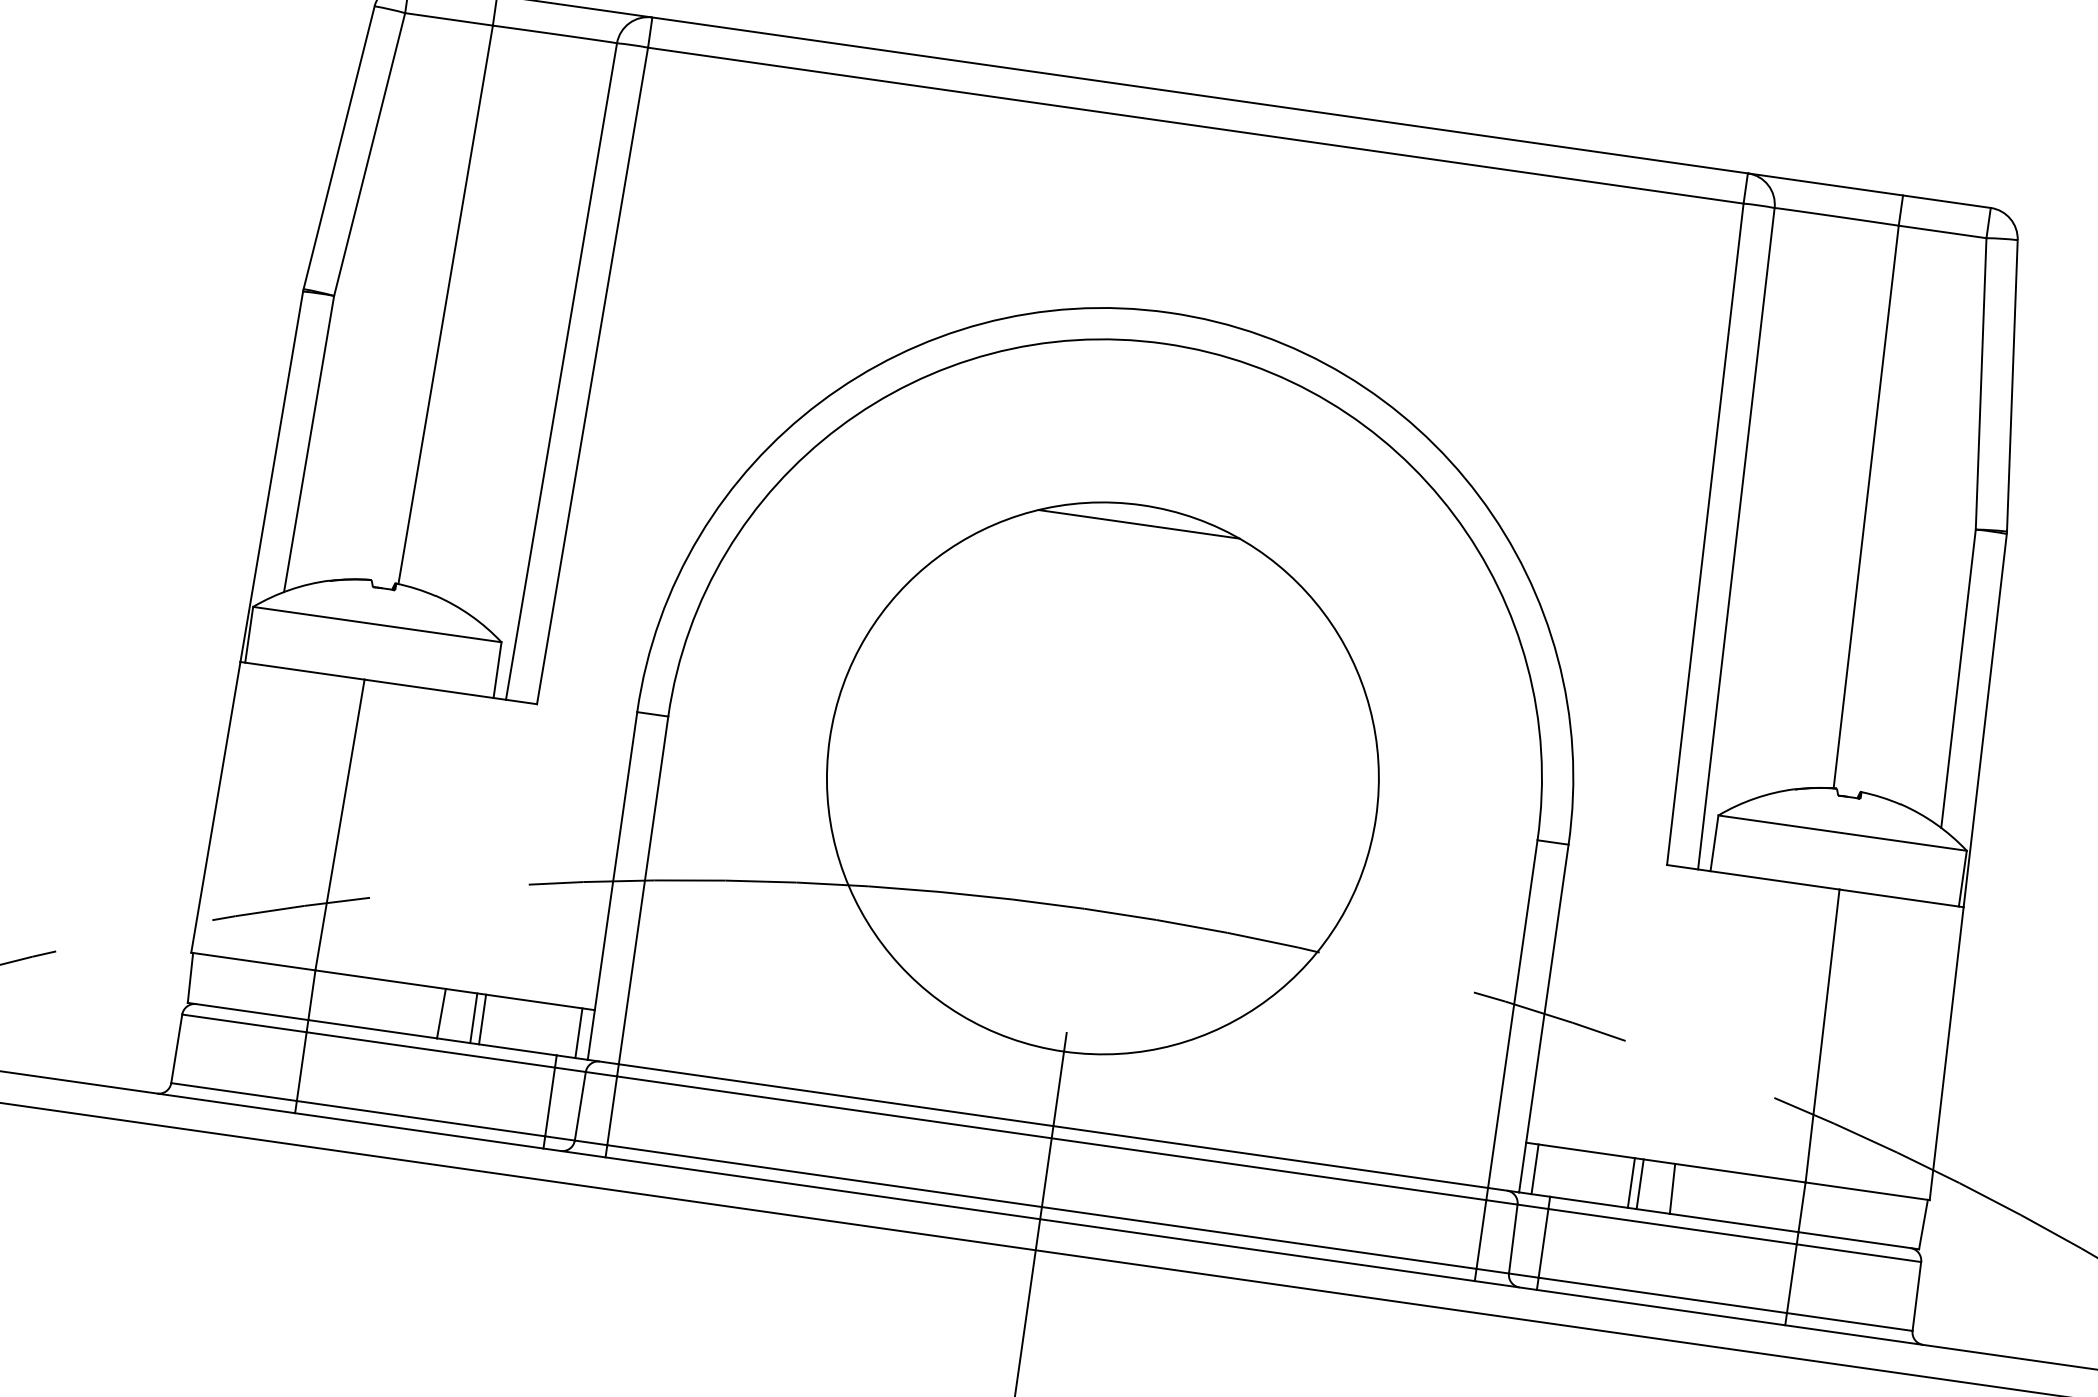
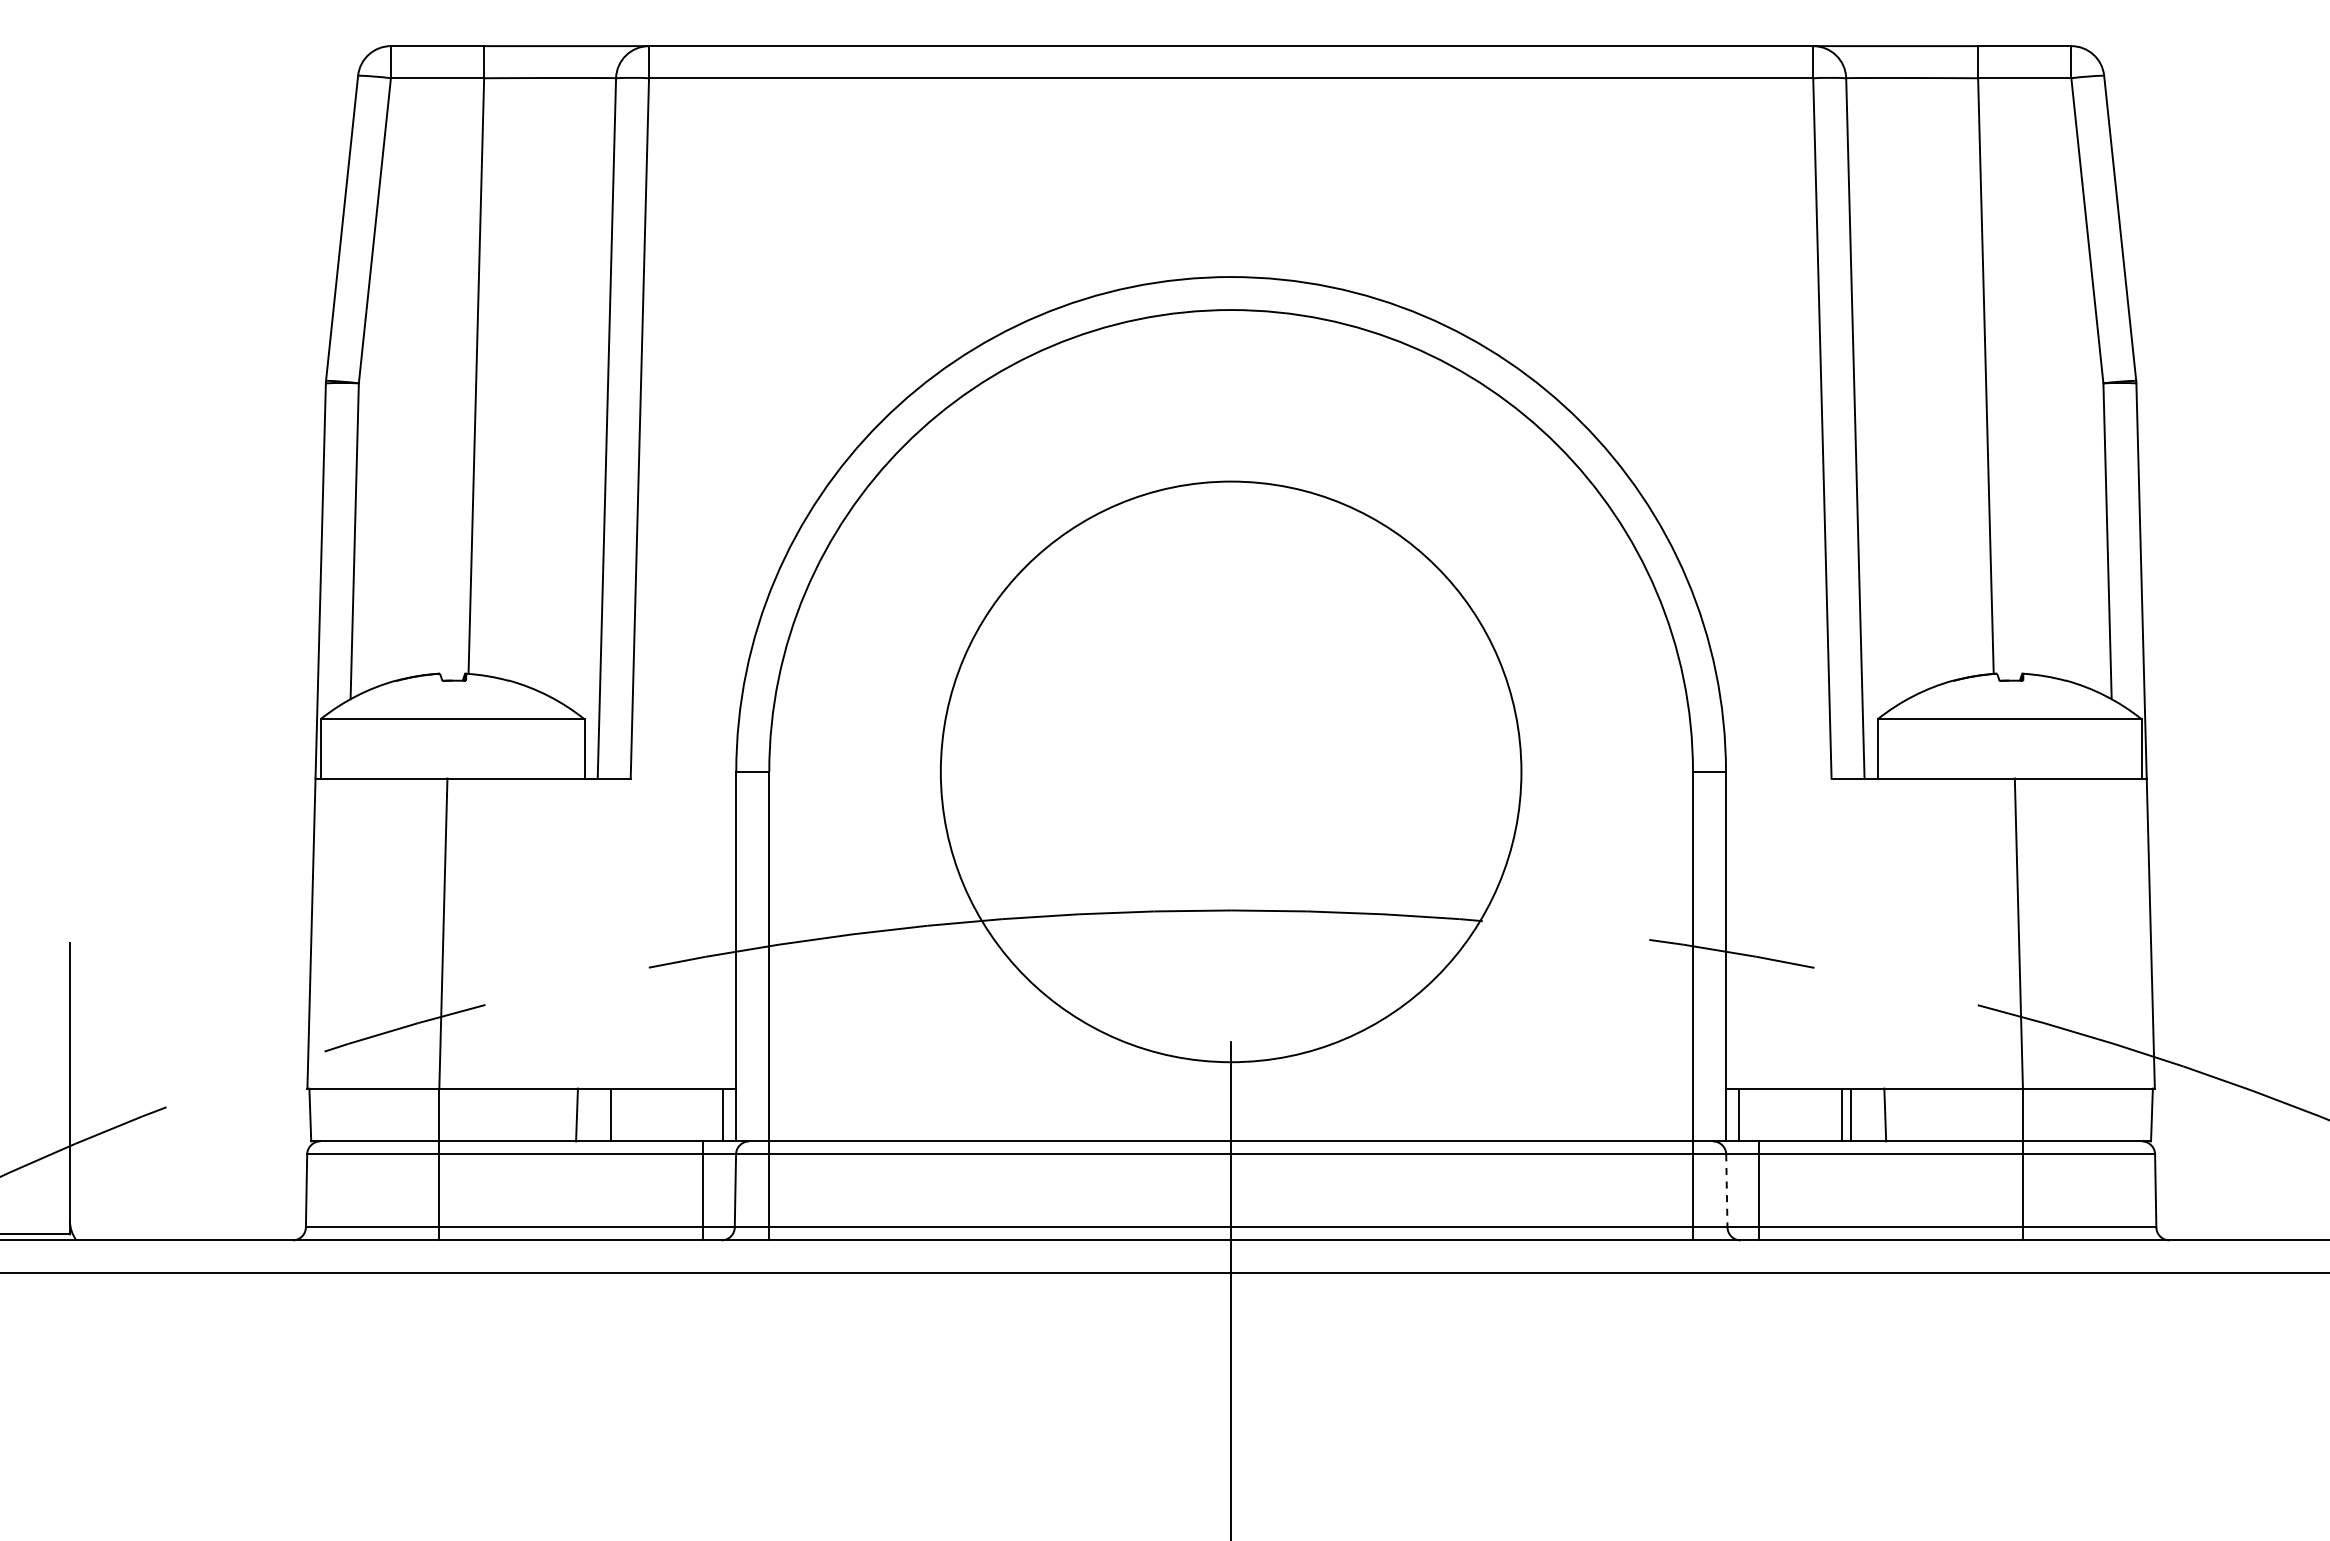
line: (1138, 523) -> (1230, 501), removed
line: (482, 1019) -> (620, 1114), removed
line: (1513, 1238) -> (1726, 1190), solid -> dashed

